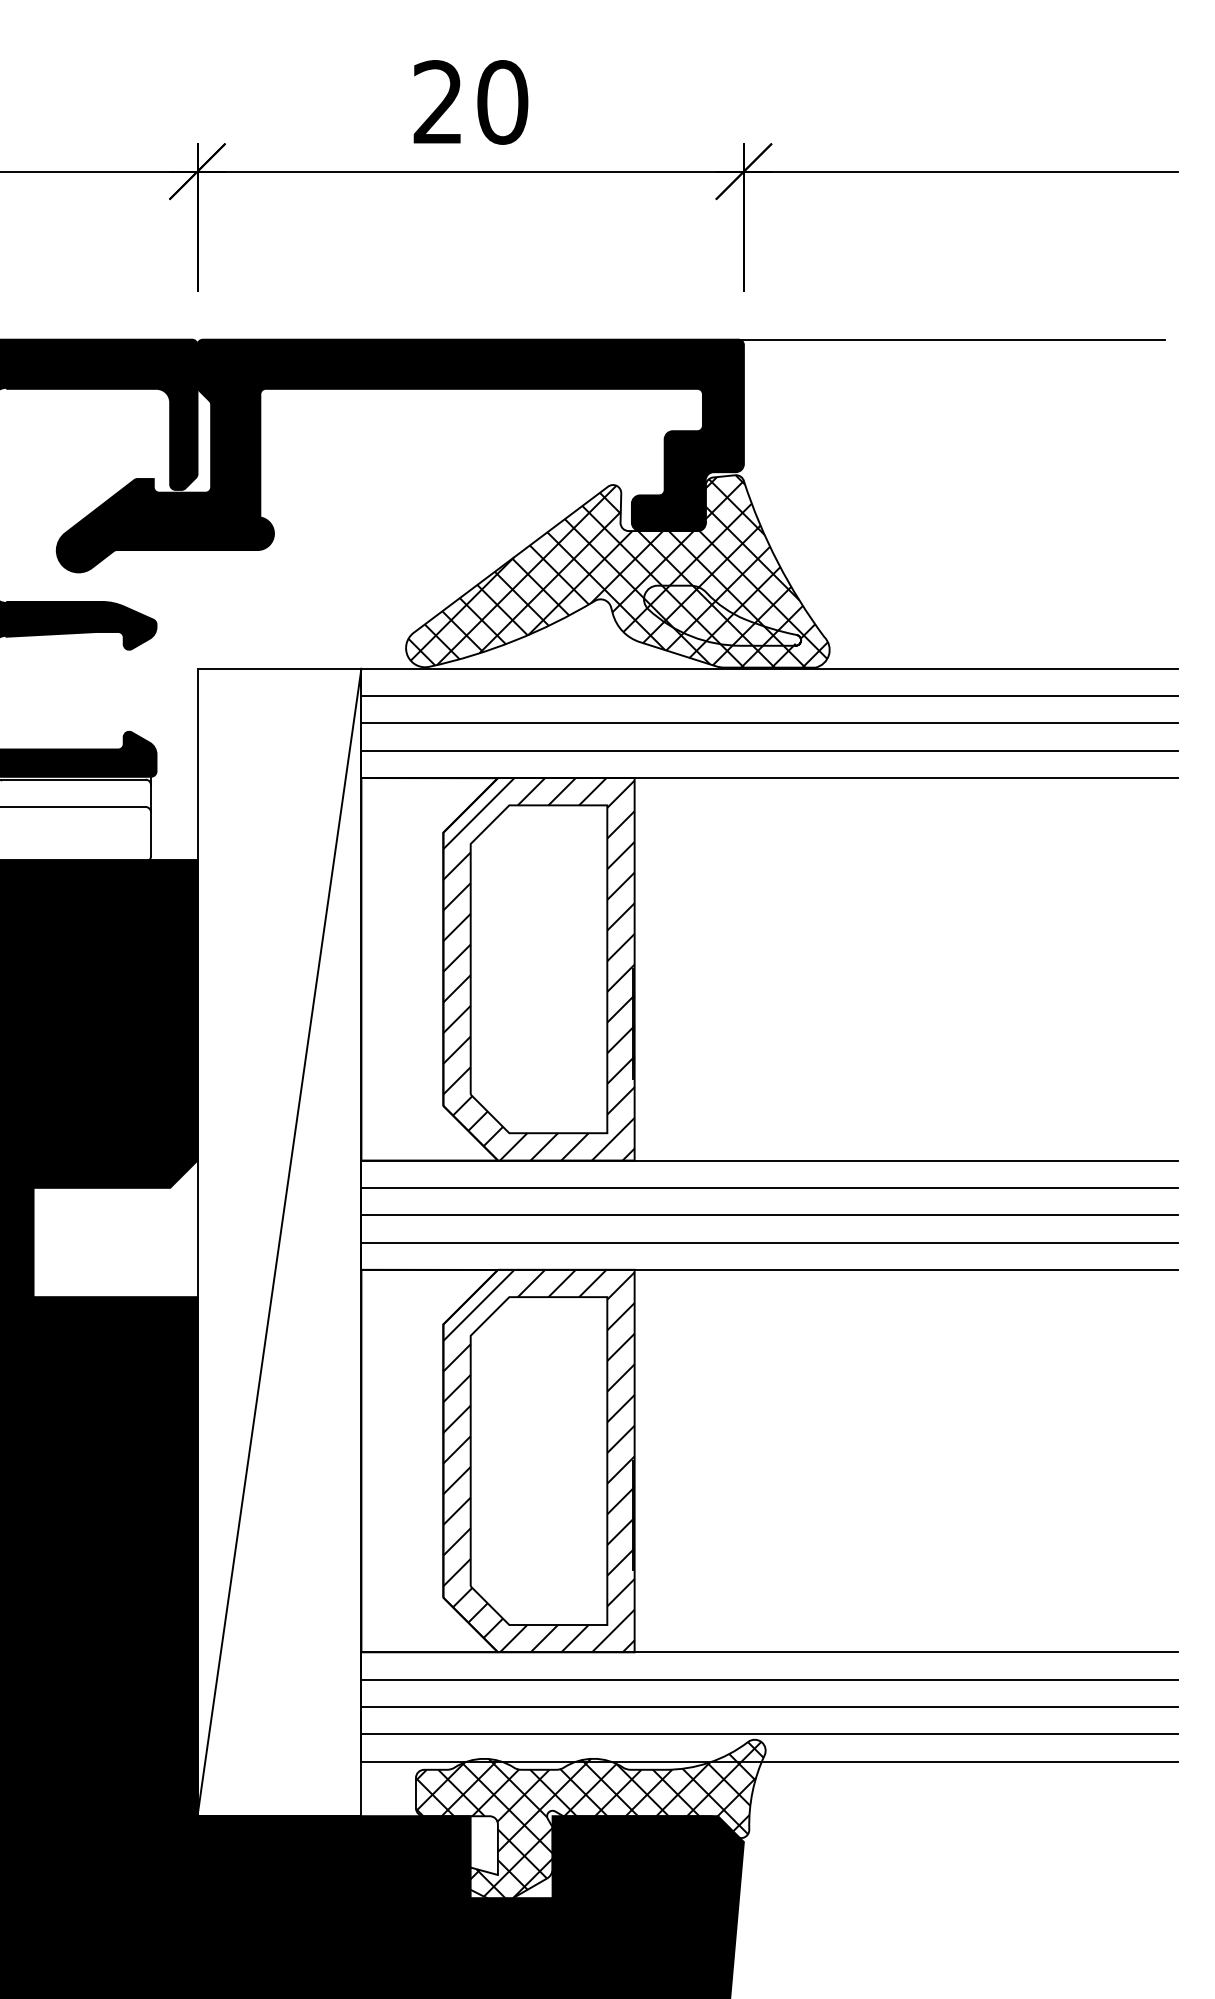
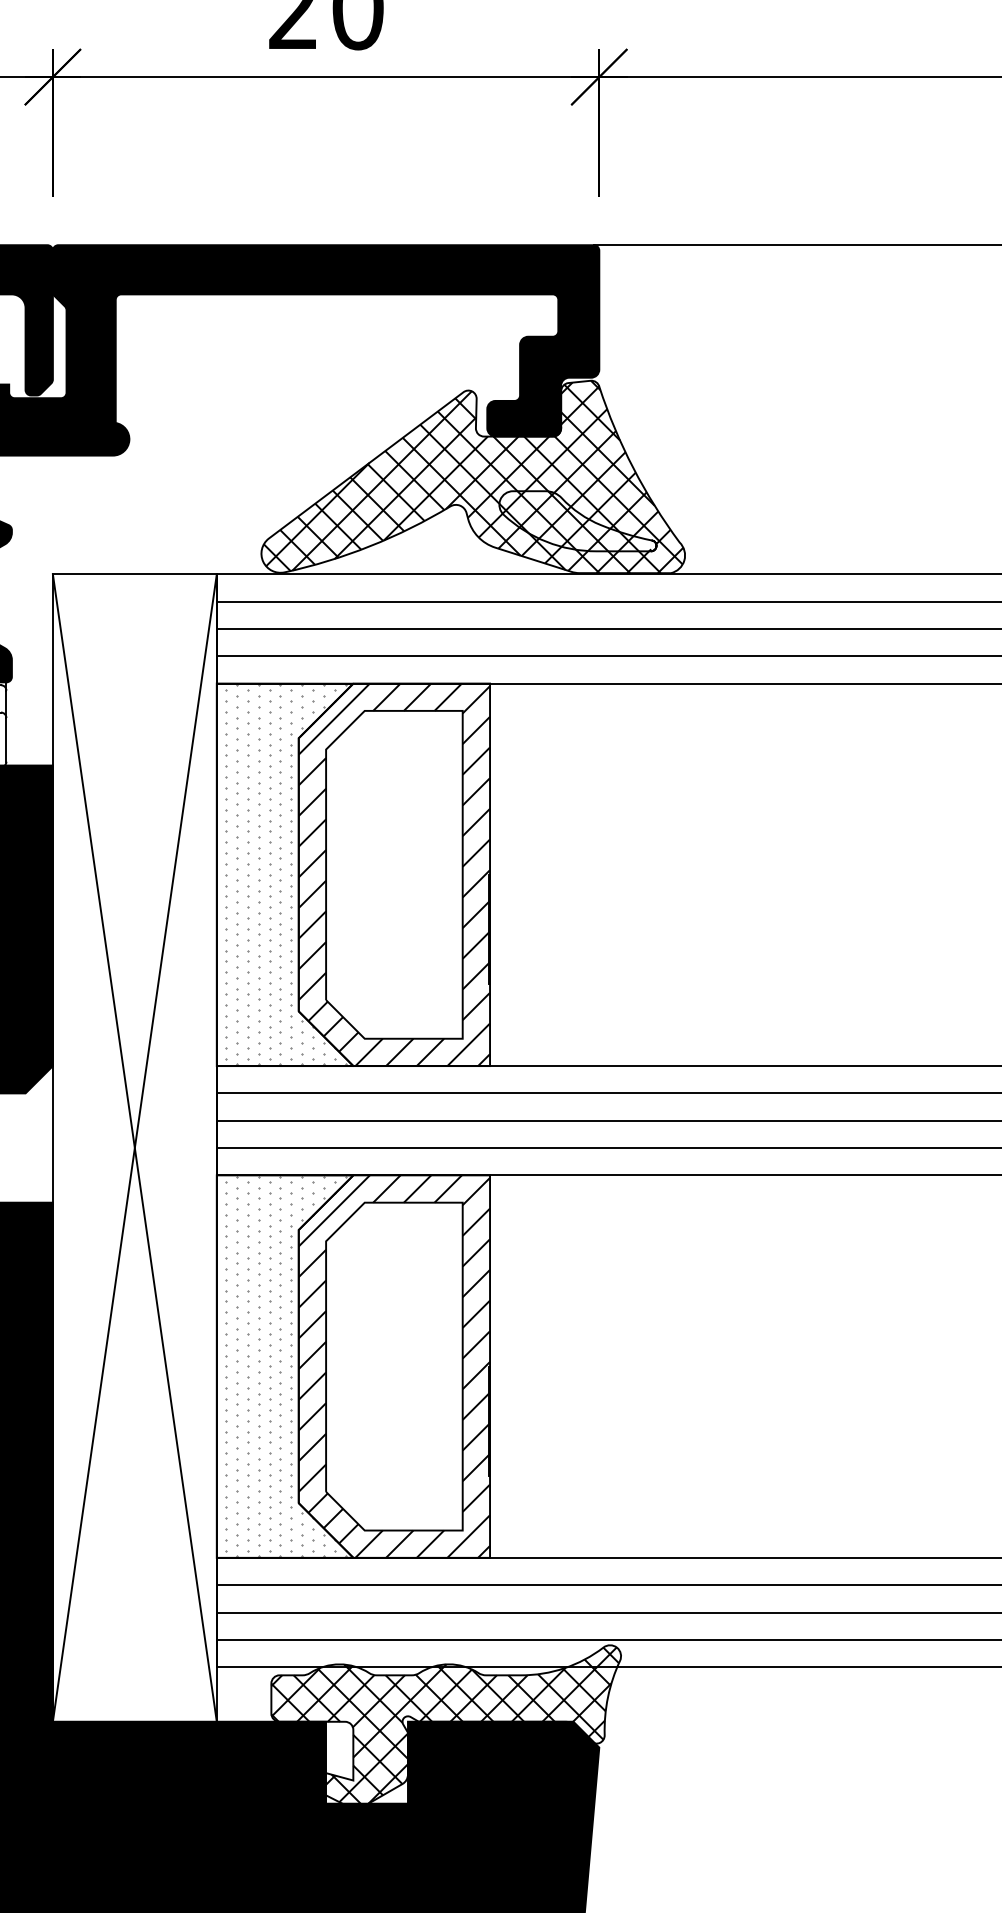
hatch: (430, 968) -> (285, 874), added
line: (279, 1242) -> (134, 1148), added
hatch: (430, 1460) -> (285, 1366), added

